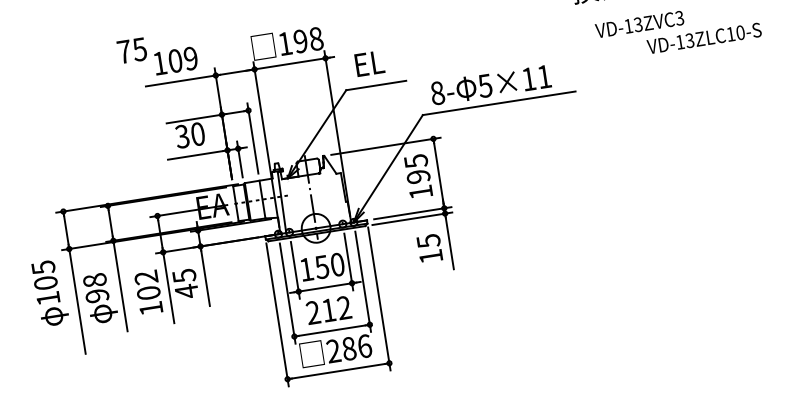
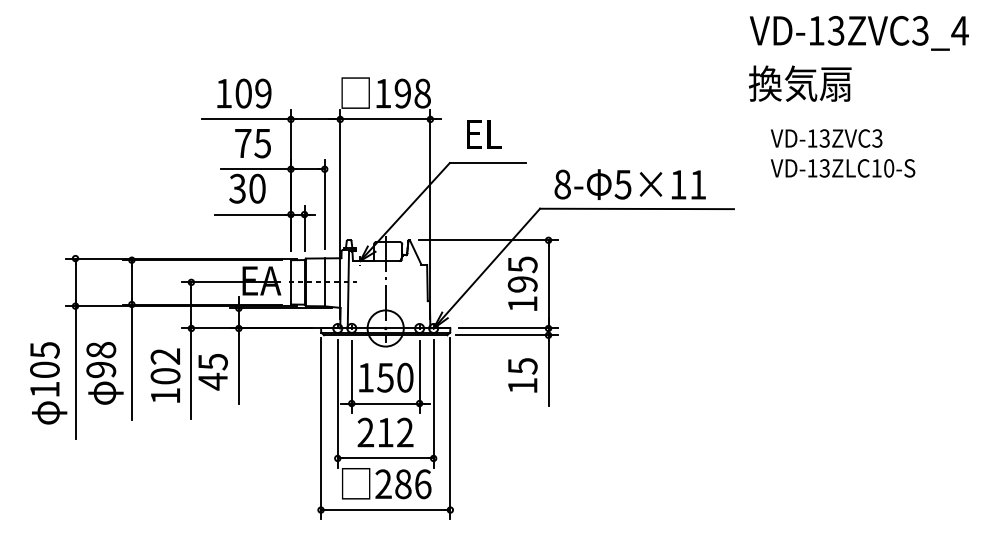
text: (703, 38) -> (842, 168), moved
text: (131, 50) -> (252, 143), moved
text: (50, 293) -> (48, 383), moved

